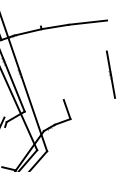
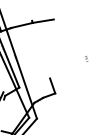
line: (87, 22) -> (68, 17), removed
line: (110, 74) -> (86, 58), removed

